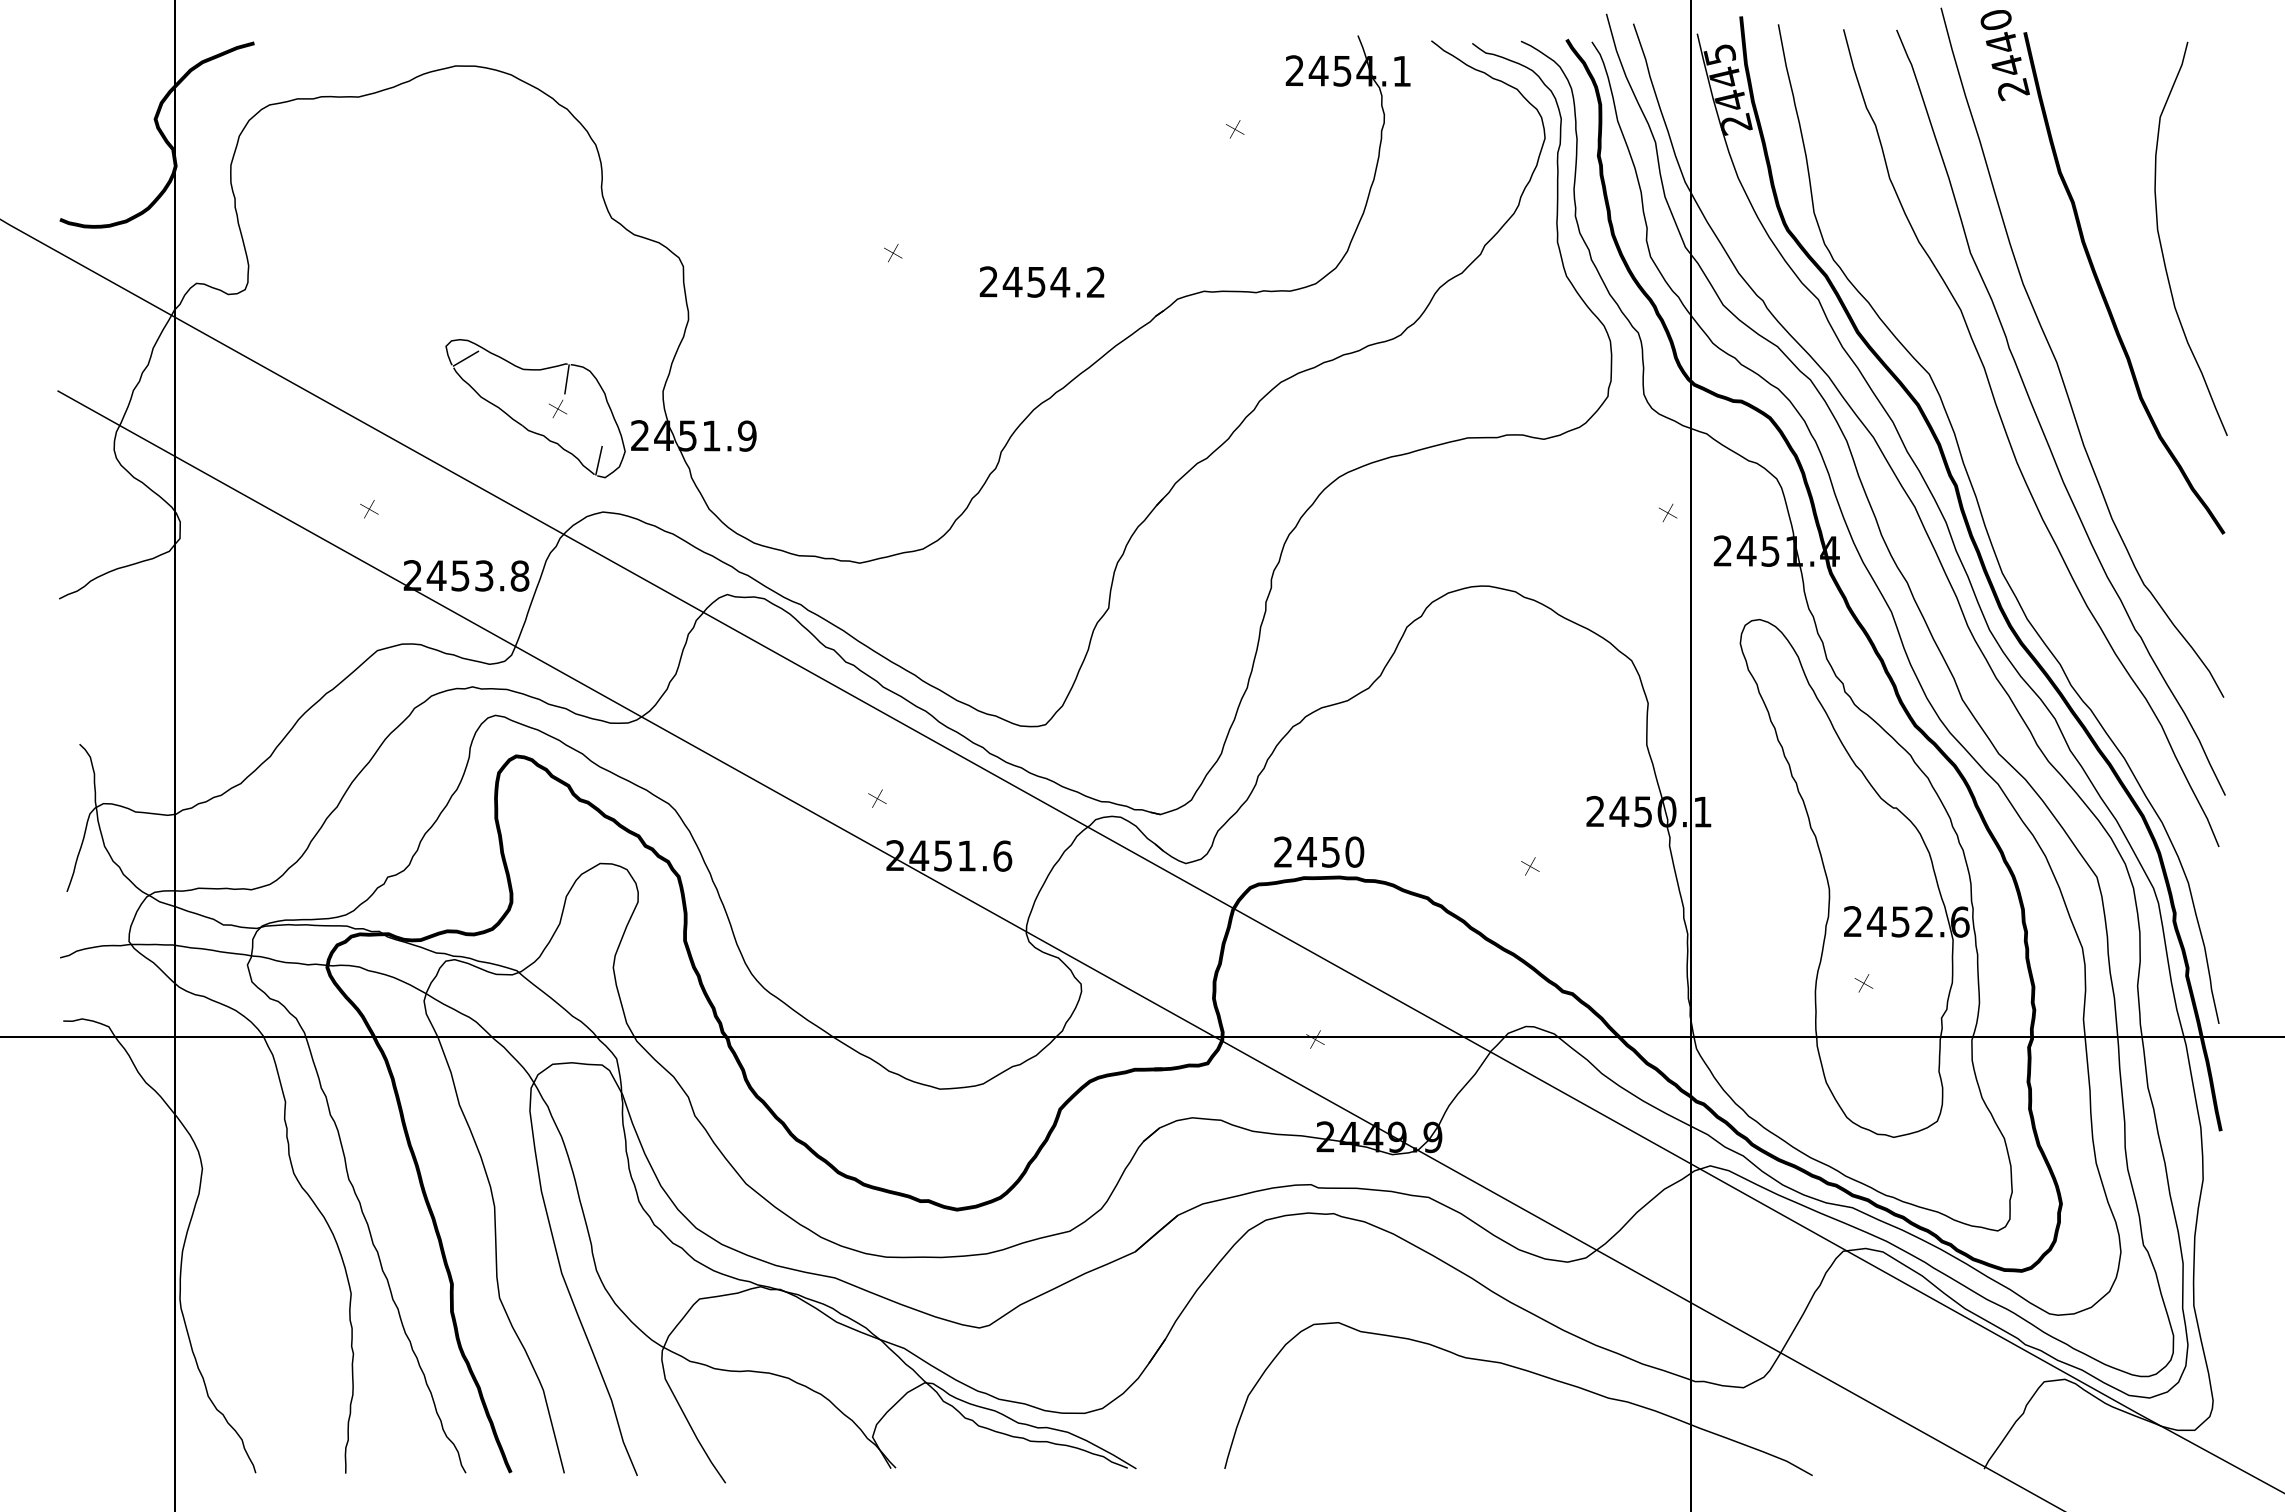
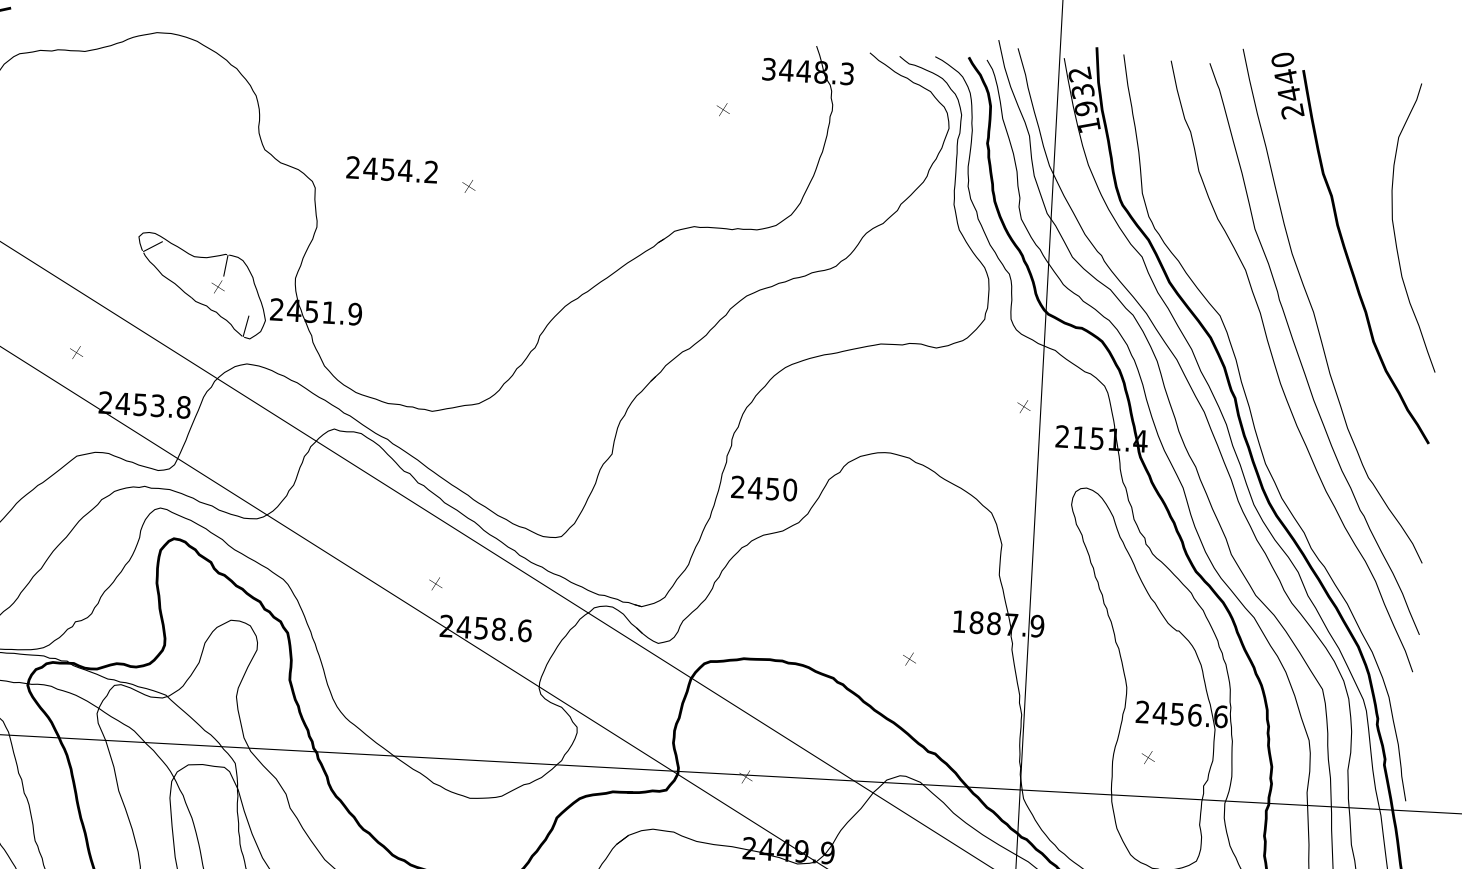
text: (1347, 71) -> (807, 71), 2454.1 -> 3448.3
text: (1727, 89) -> (1084, 100), 2445 -> 1932
text: (1041, 281) -> (391, 169), moved
text: (1746, 551) -> (1079, 437), 2451.4 -> 2151.4
text: (1648, 811) -> (997, 623), 2450.1 -> 1887.9
text: (1319, 851) -> (764, 488), moved
text: (966, 855) -> (498, 628), 2451.6 -> 2458.6
text: (1924, 921) -> (1194, 714), 2452.6 -> 2456.6

